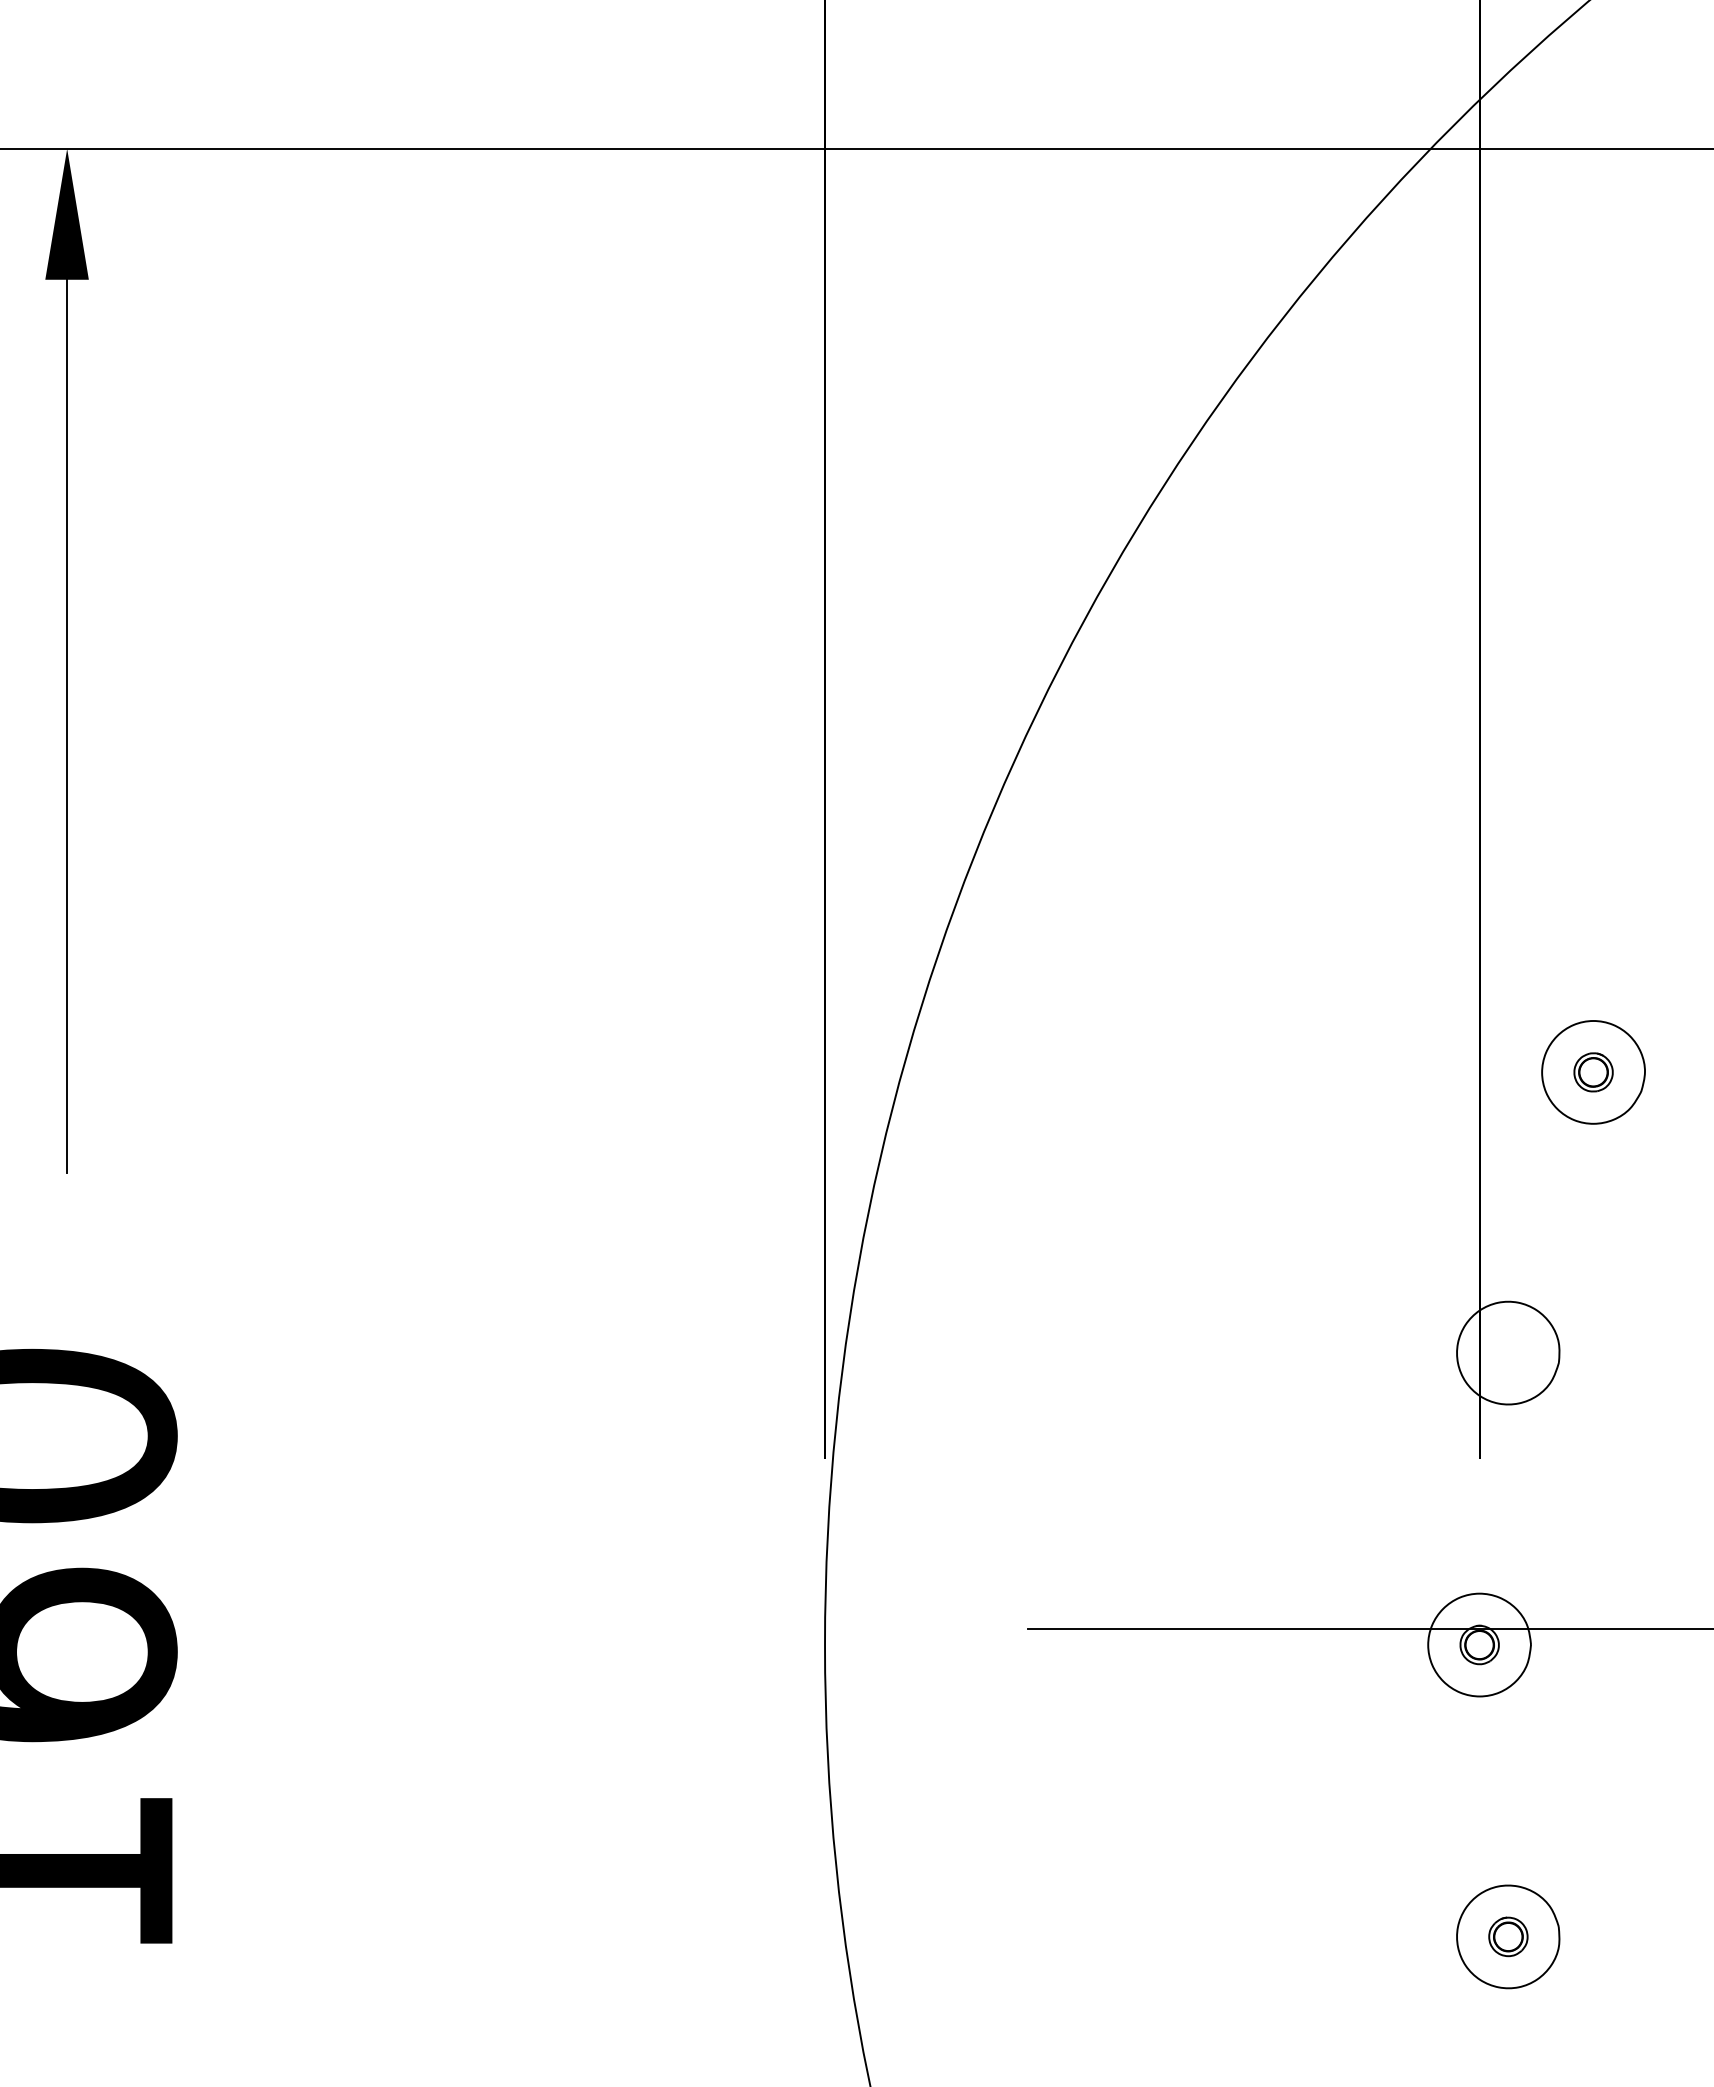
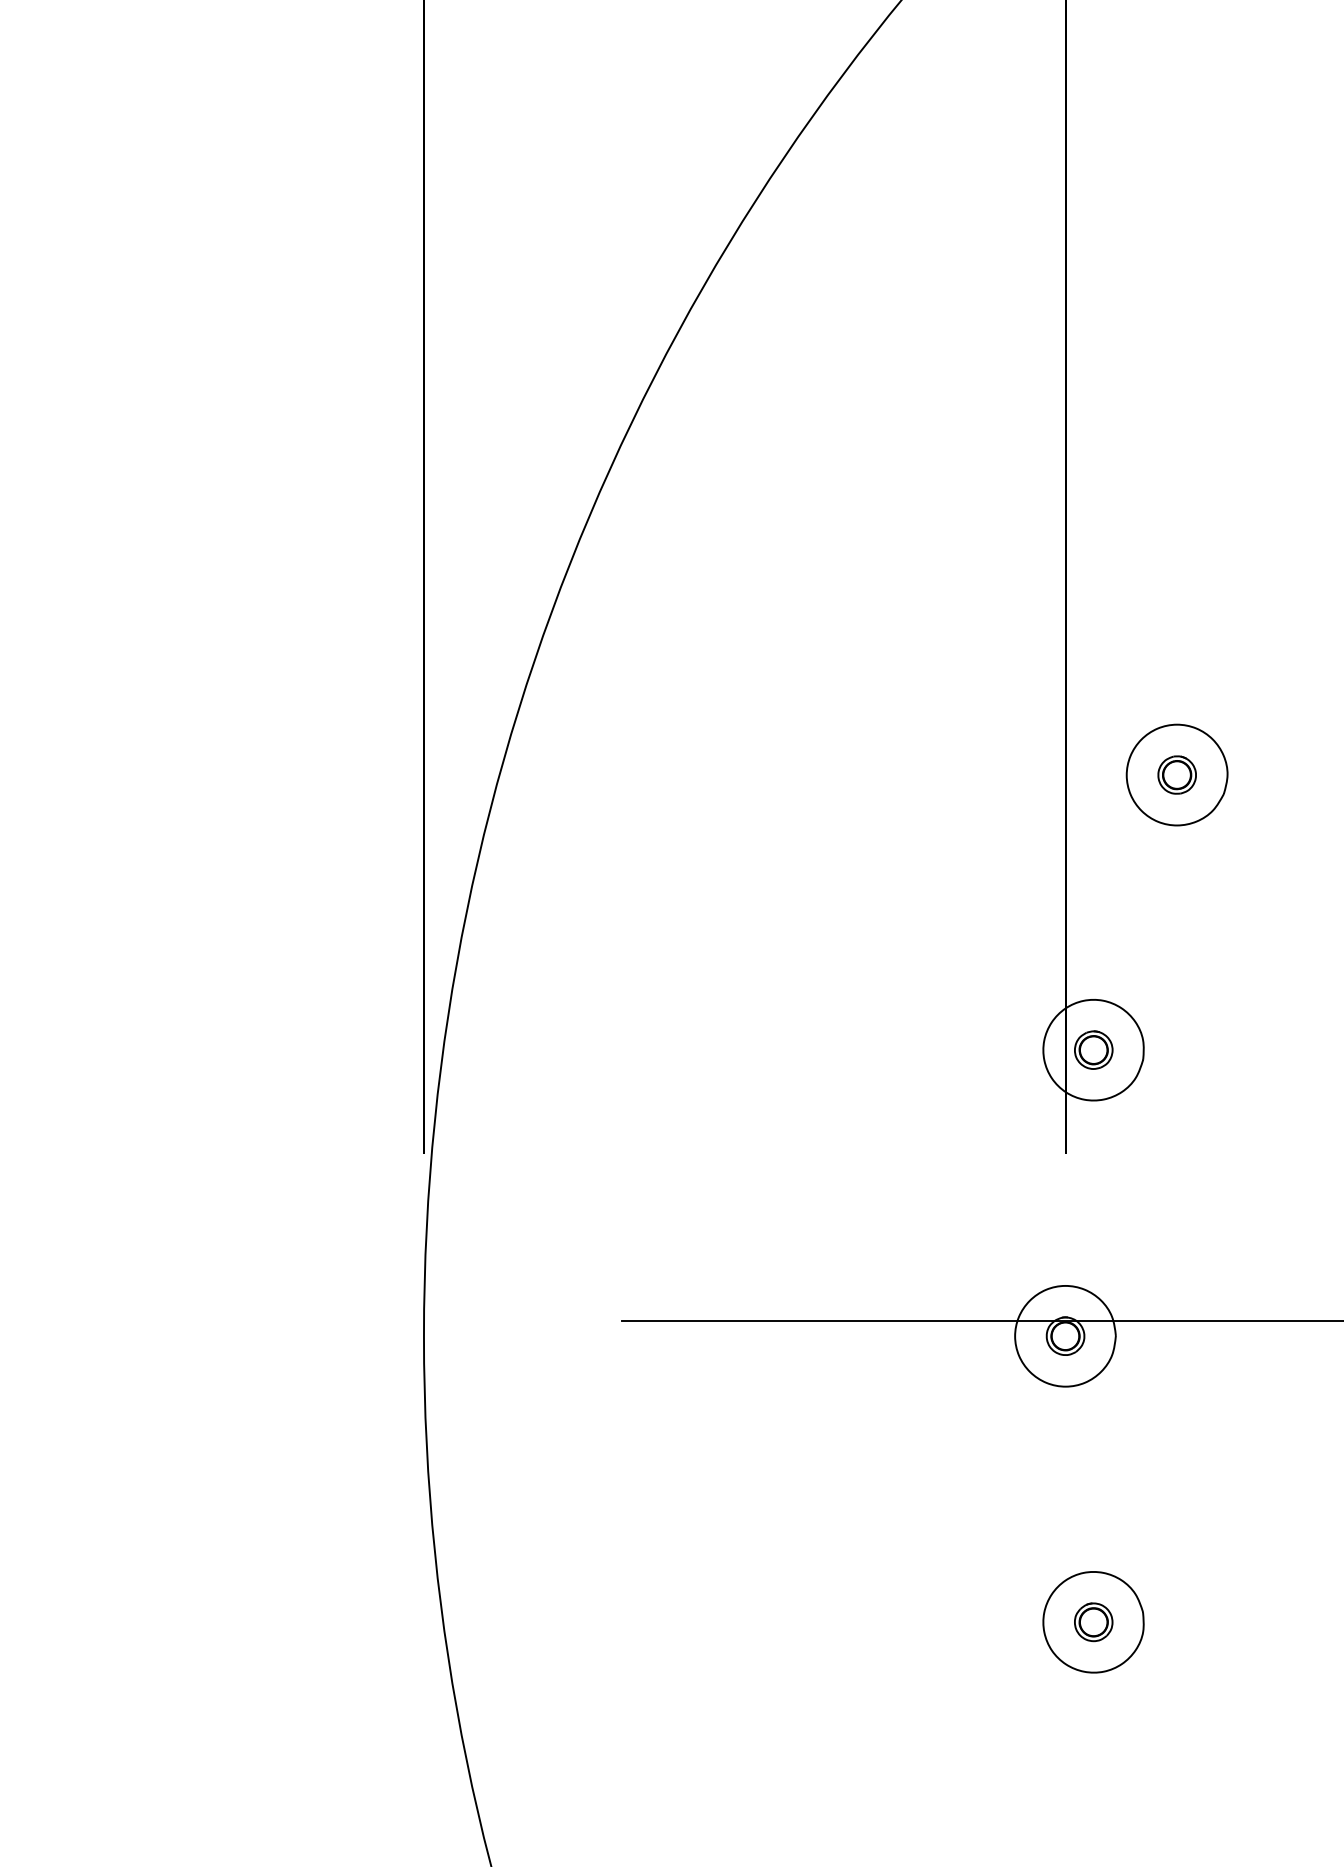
part: (1508, 1353) -> (1093, 1050), added

